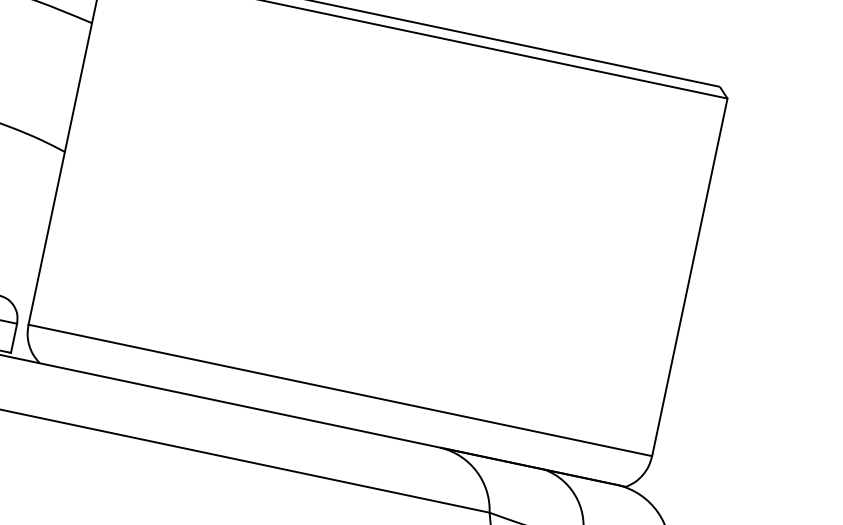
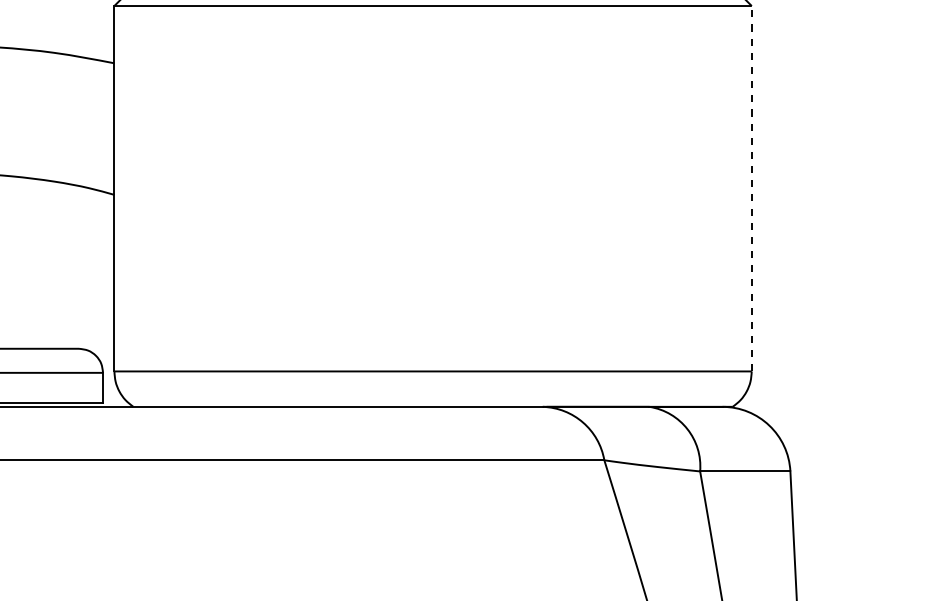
line: (689, 277) -> (751, 188), solid -> dashed

